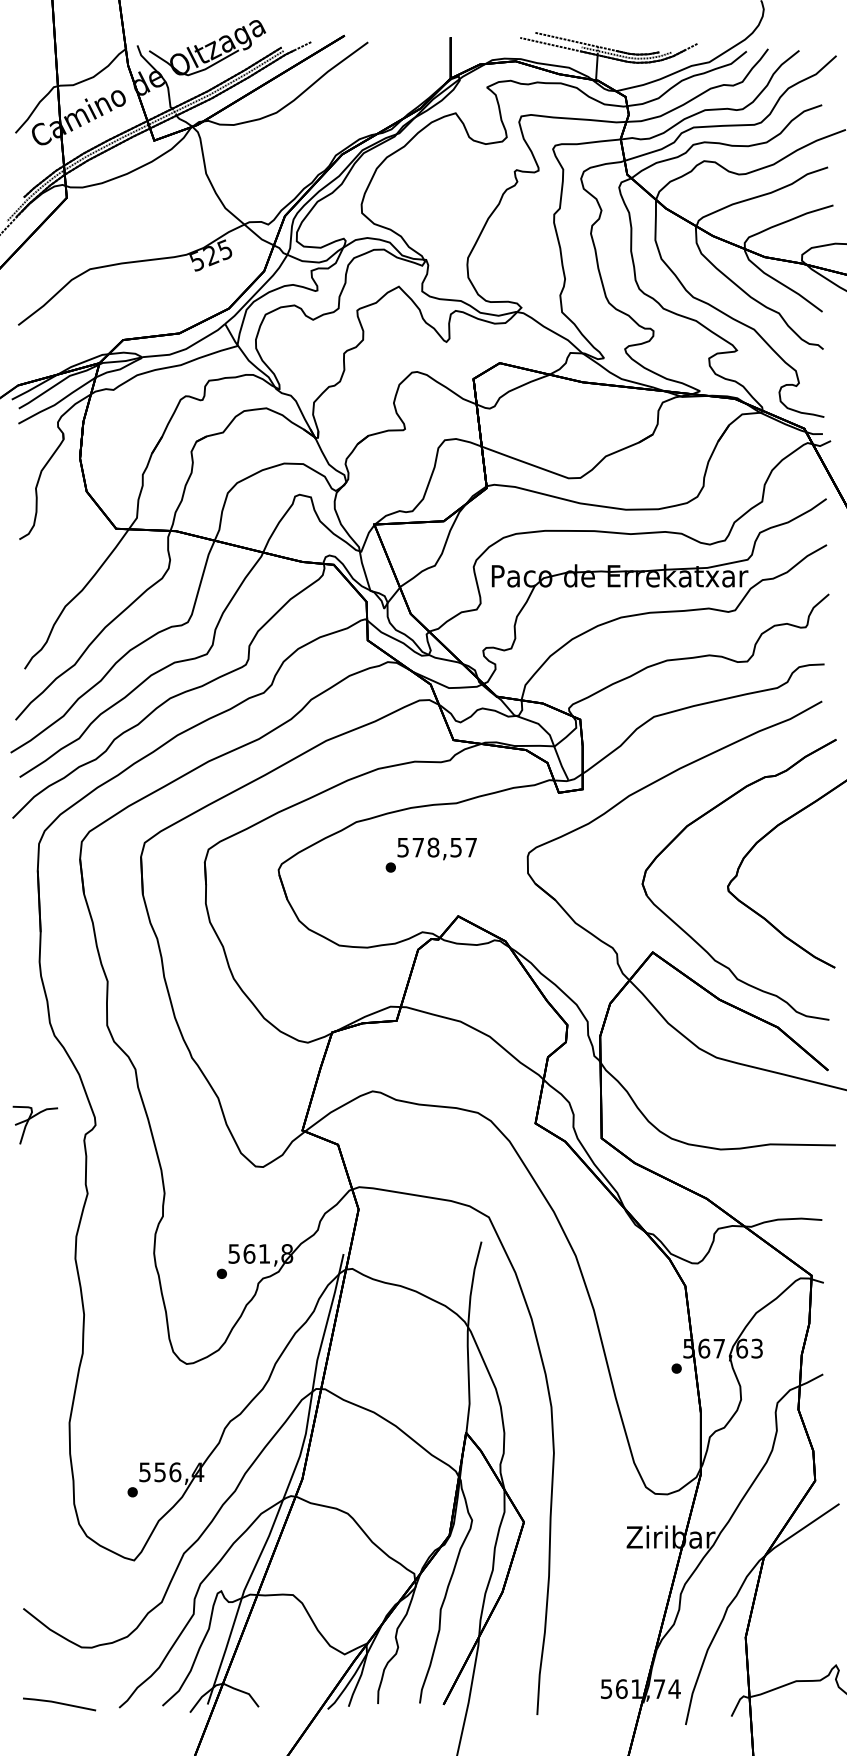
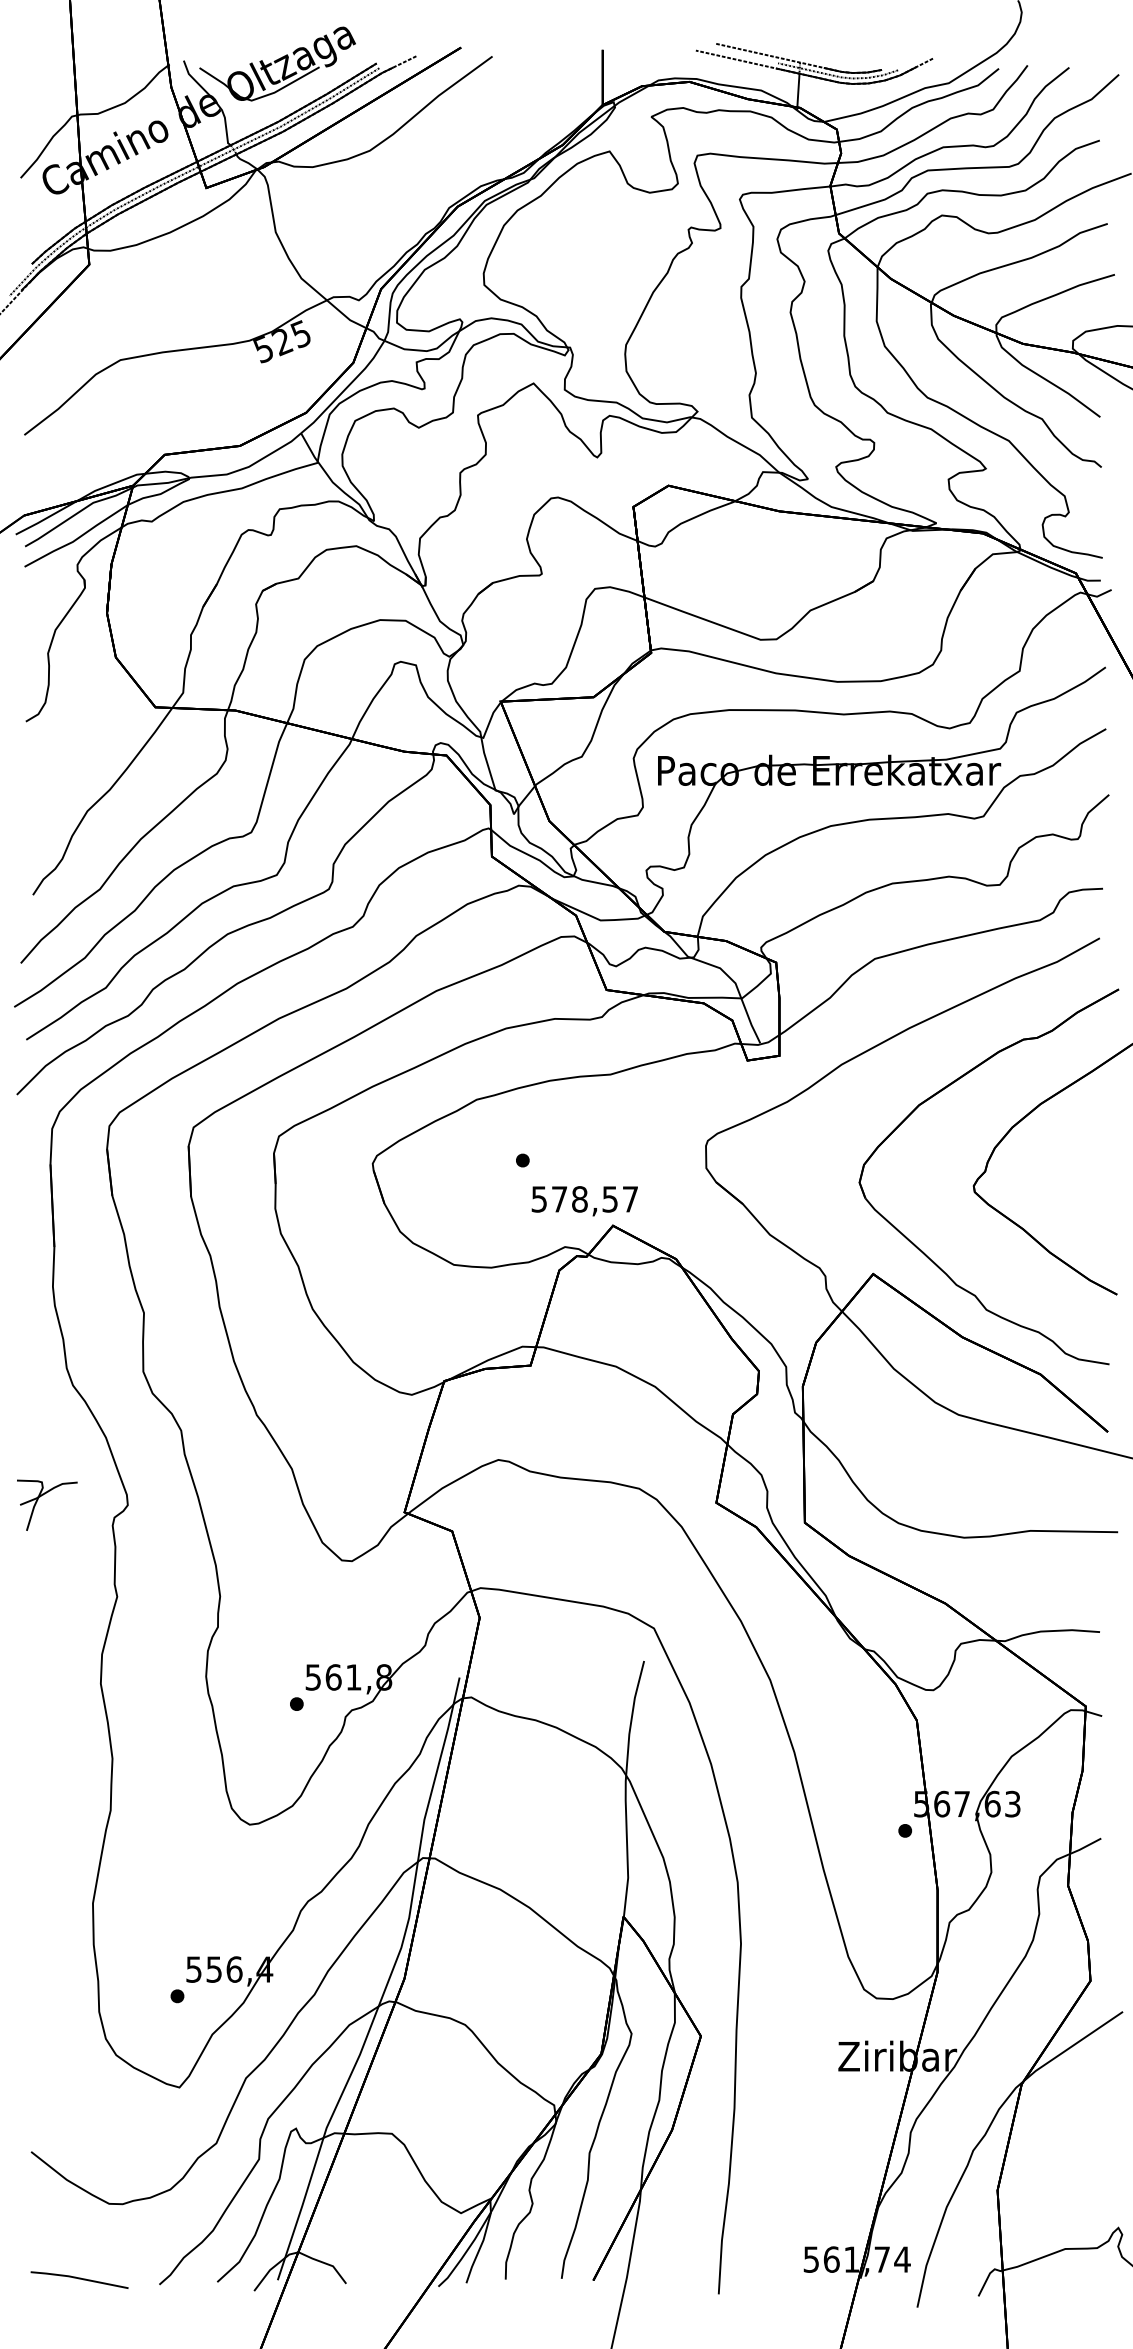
text: (436, 848) -> (583, 1200), moved

